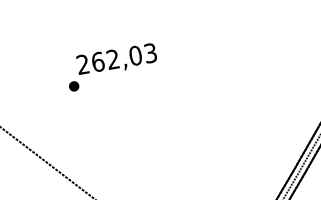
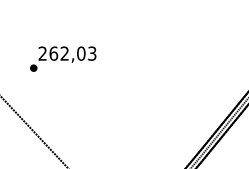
text: (112, 66) -> (63, 58), moved

